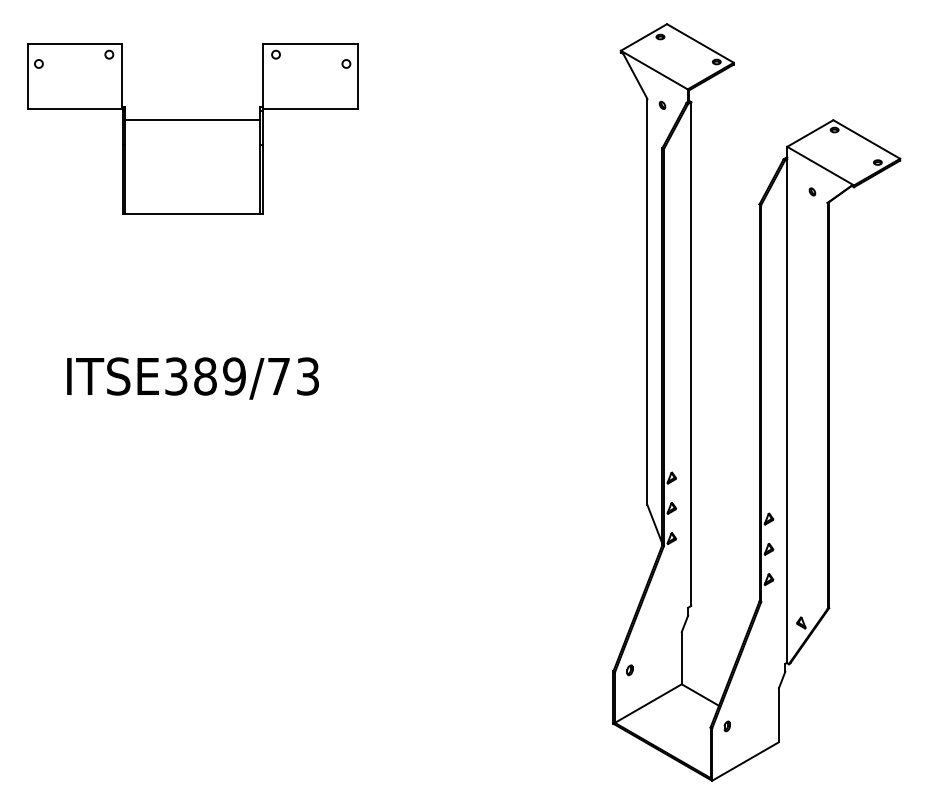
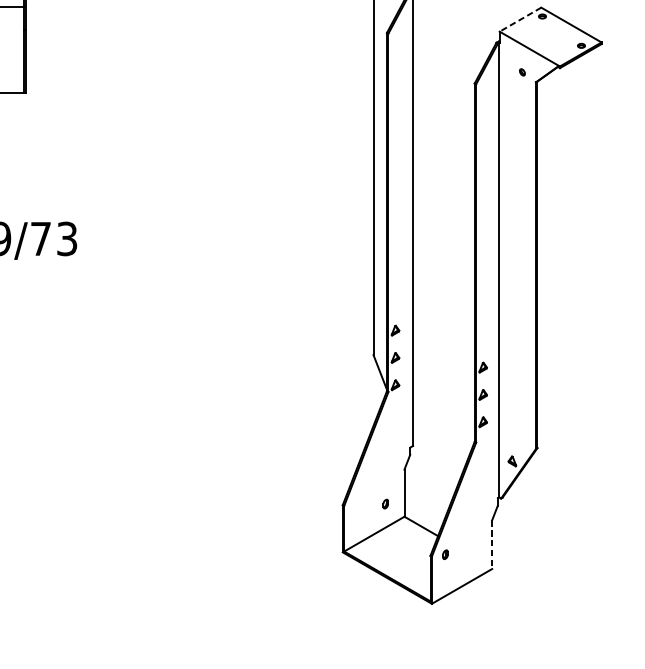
line: (810, 133) -> (520, 19), solid -> dashed
part: (629, 670) -> (385, 504), moved
line: (778, 715) -> (491, 544), solid -> dashed

